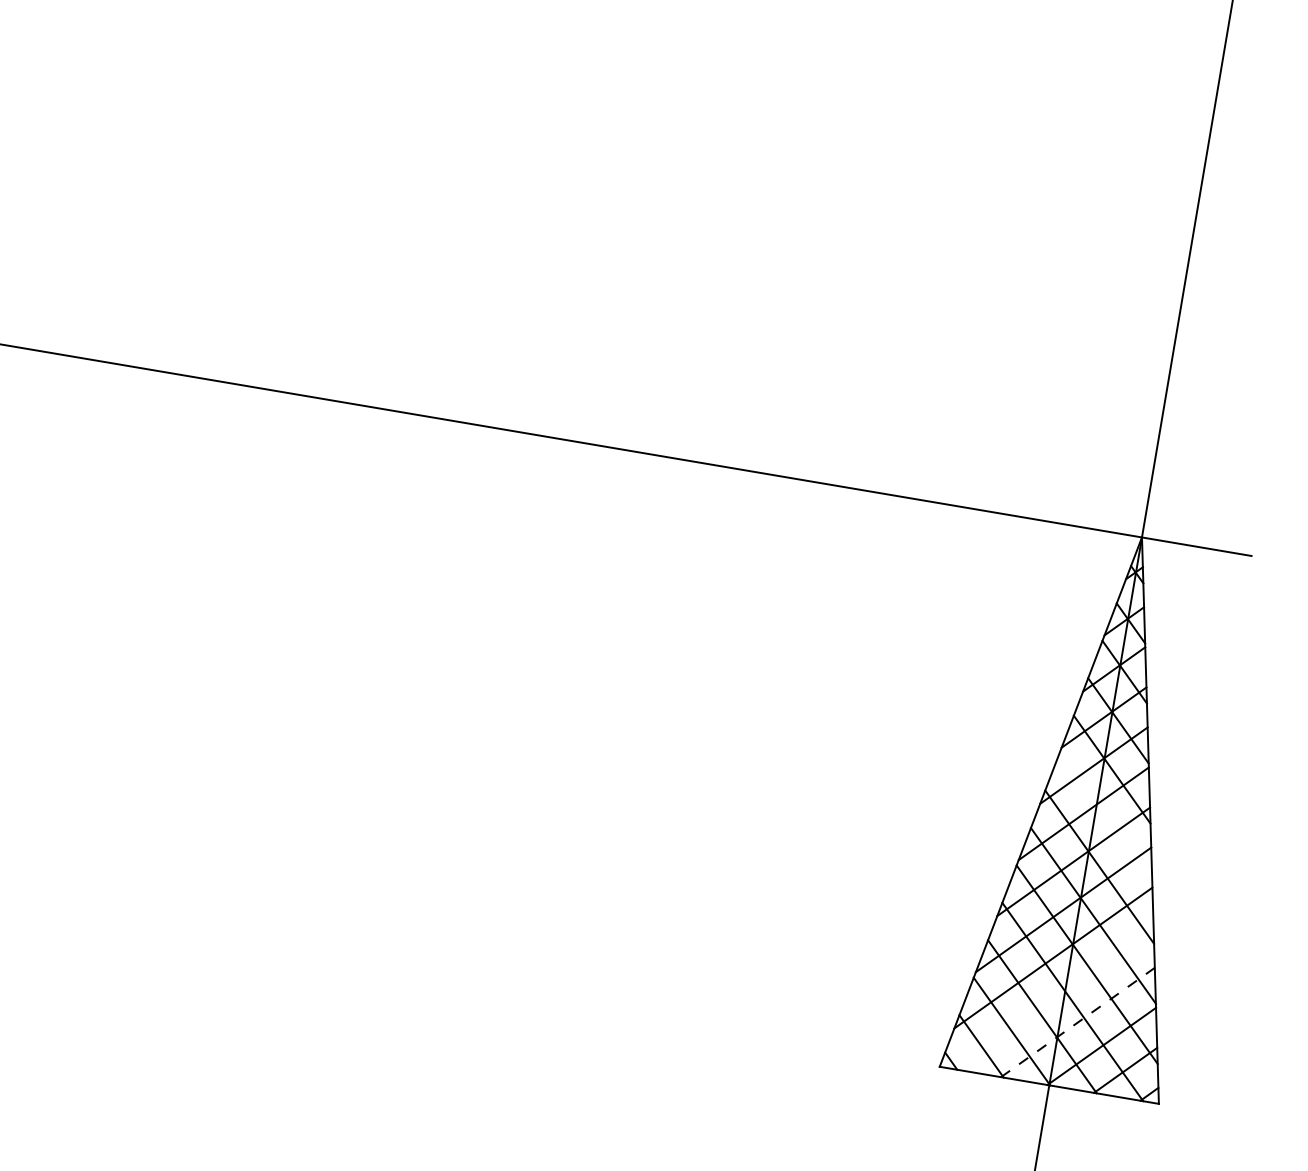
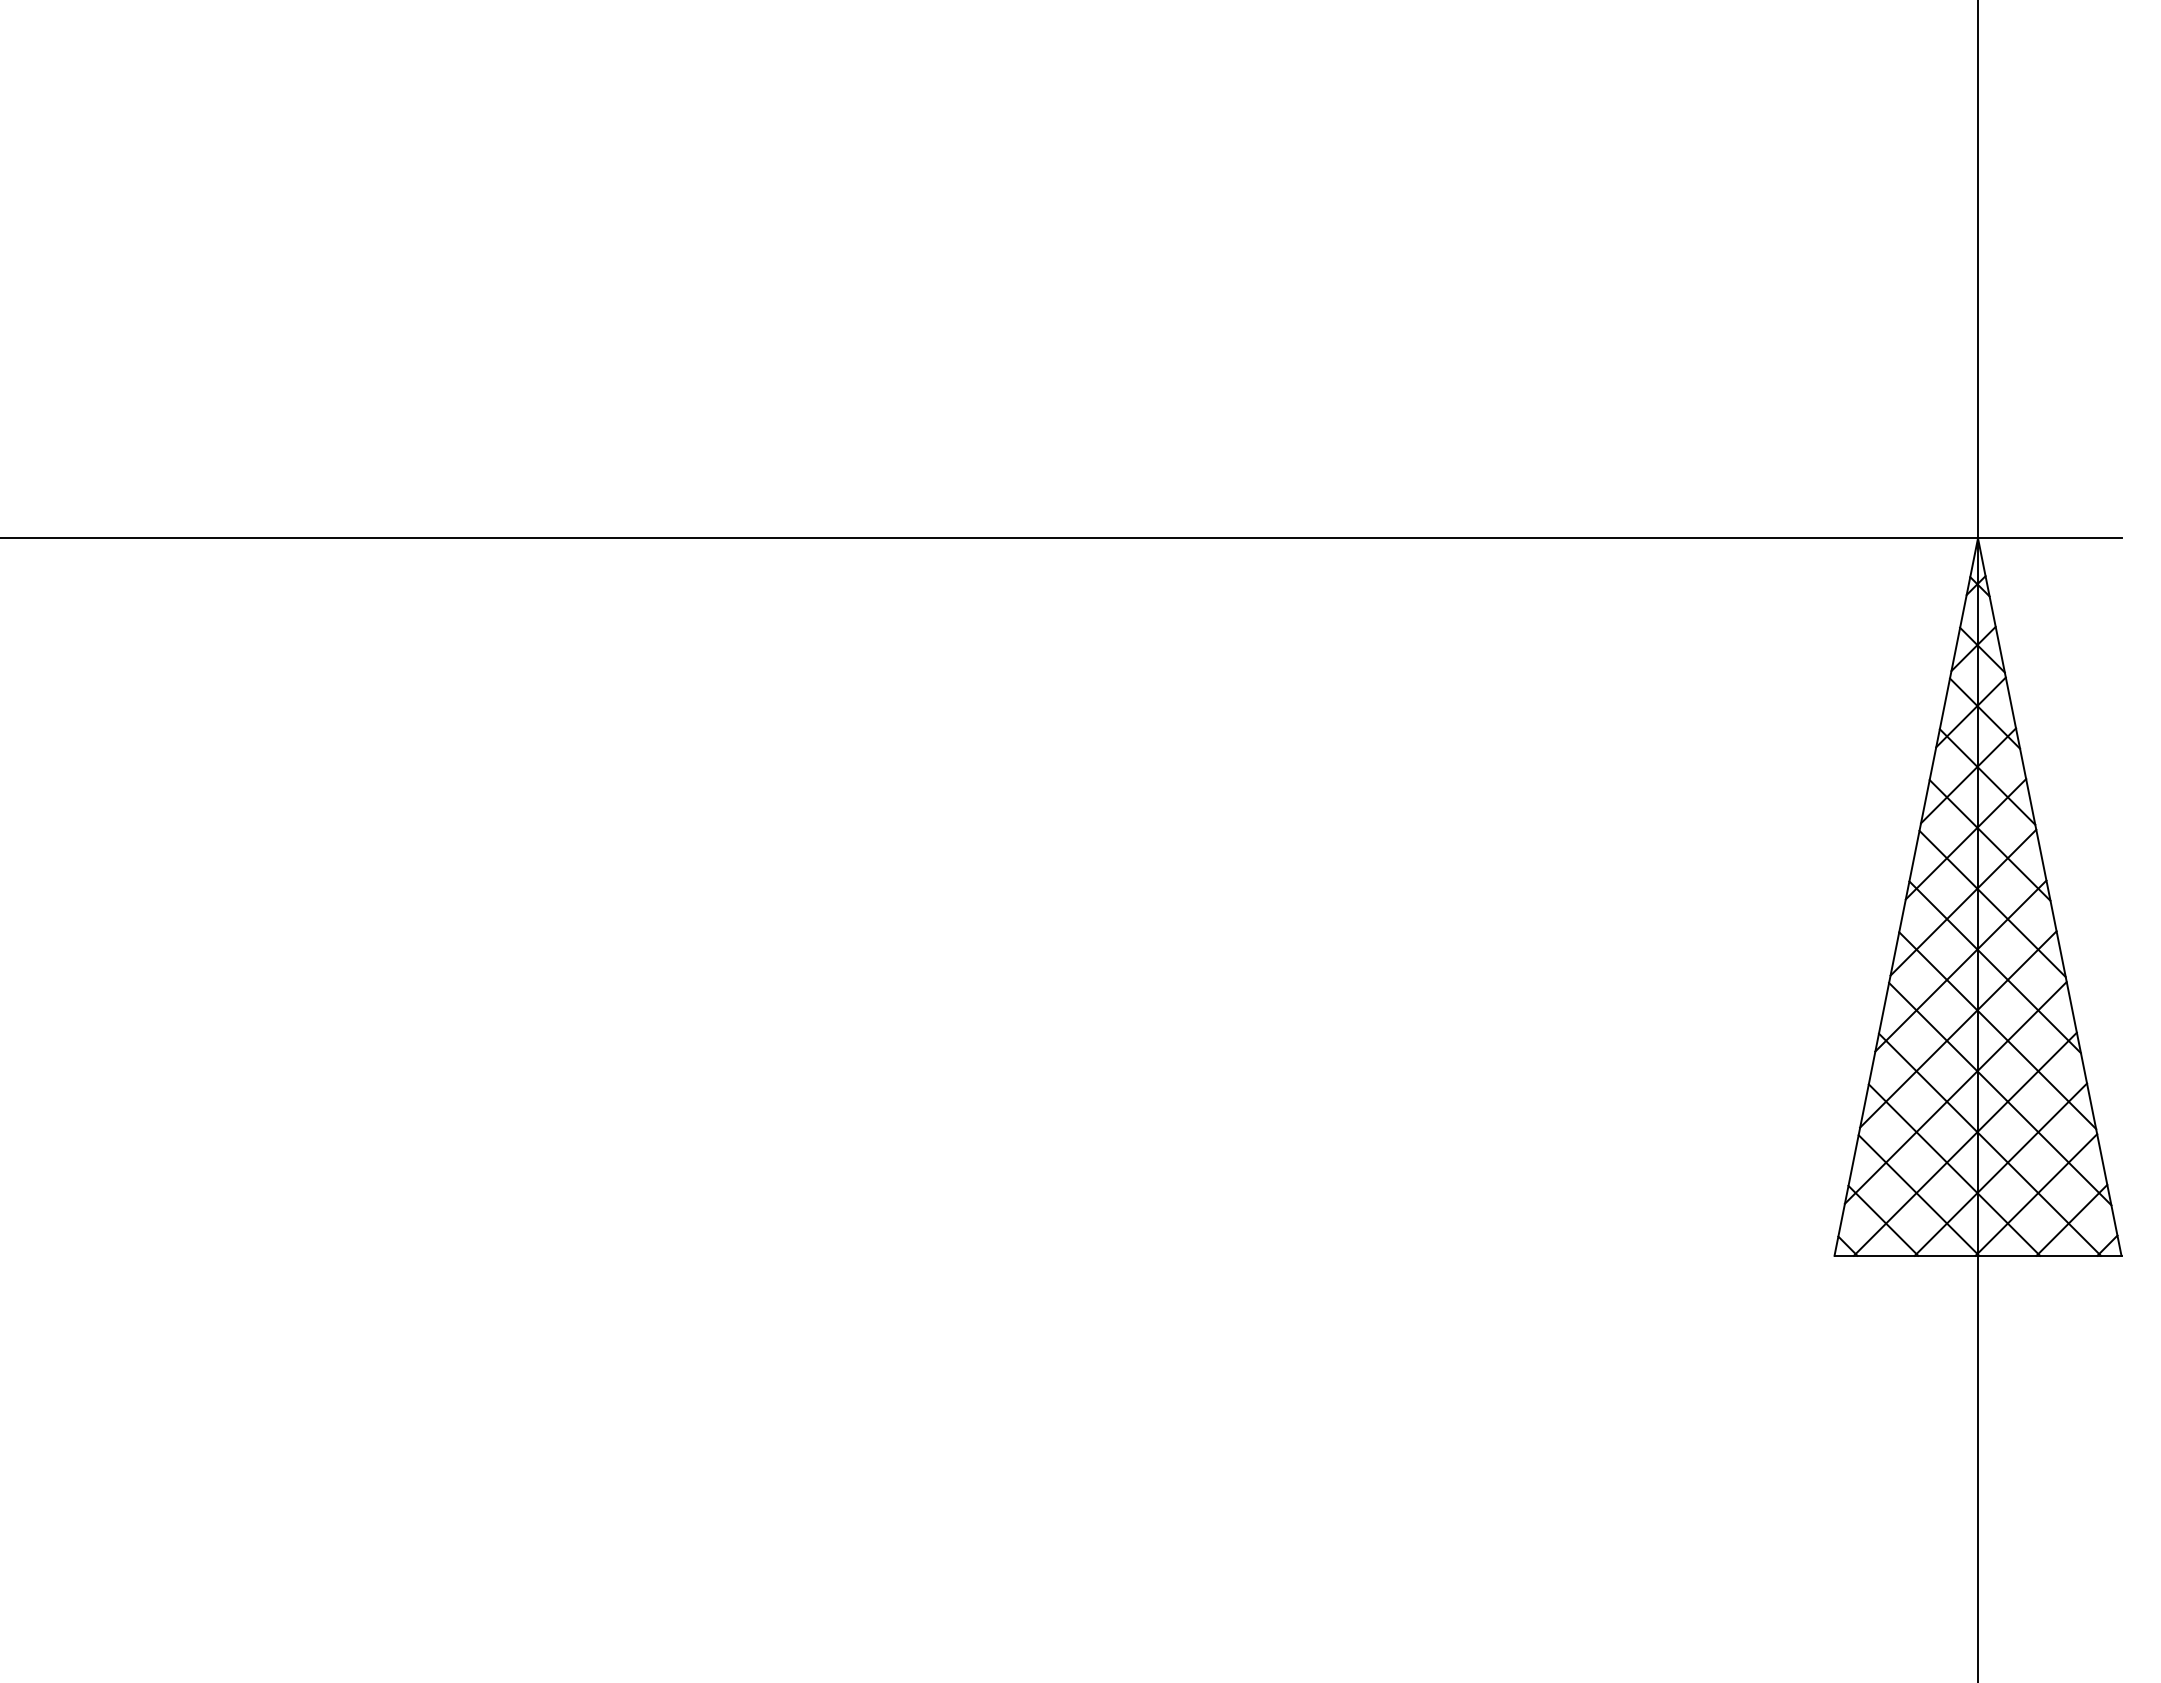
line: (1105, 818) -> (1992, 903), added
line: (1053, 997) -> (1964, 1143), added
line: (1077, 1022) -> (2000, 1169), dashed -> solid

